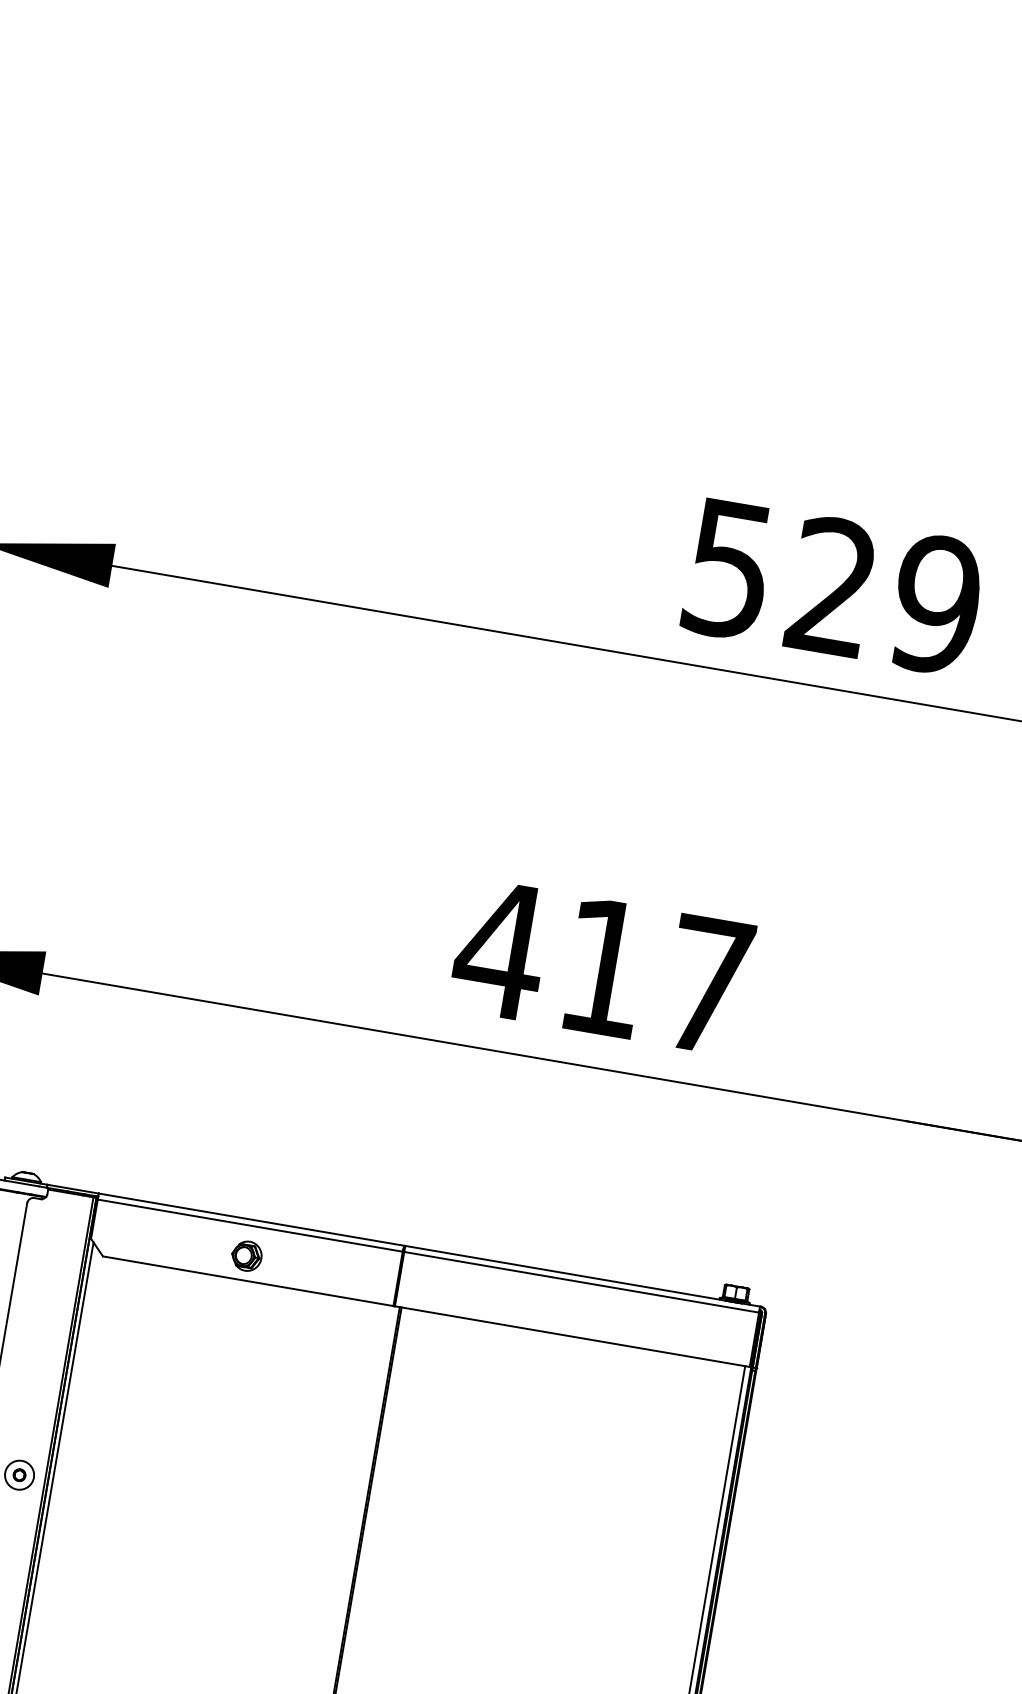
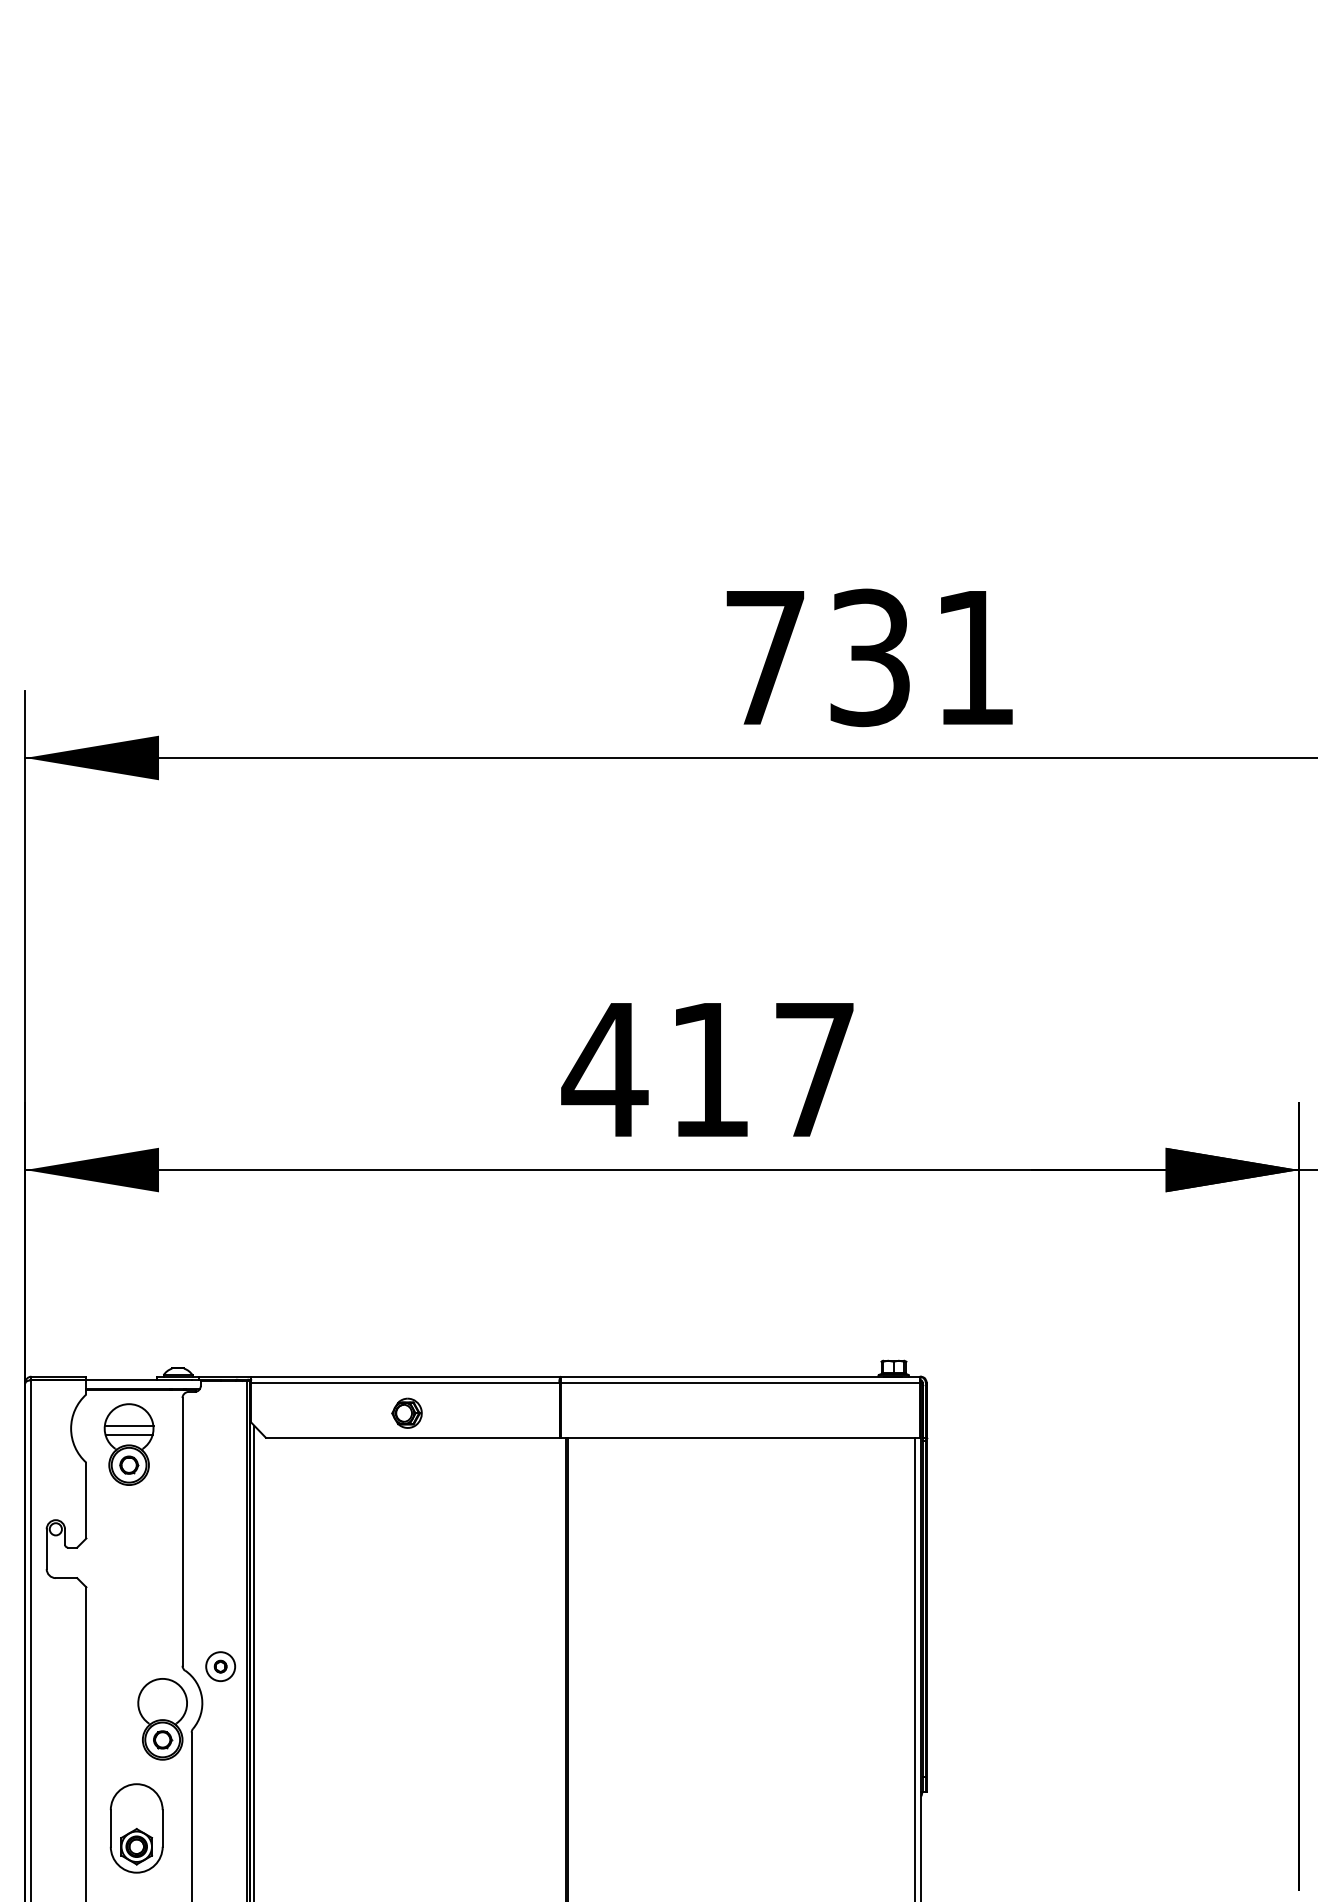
text: (834, 586) -> (871, 657), 529 -> 731

